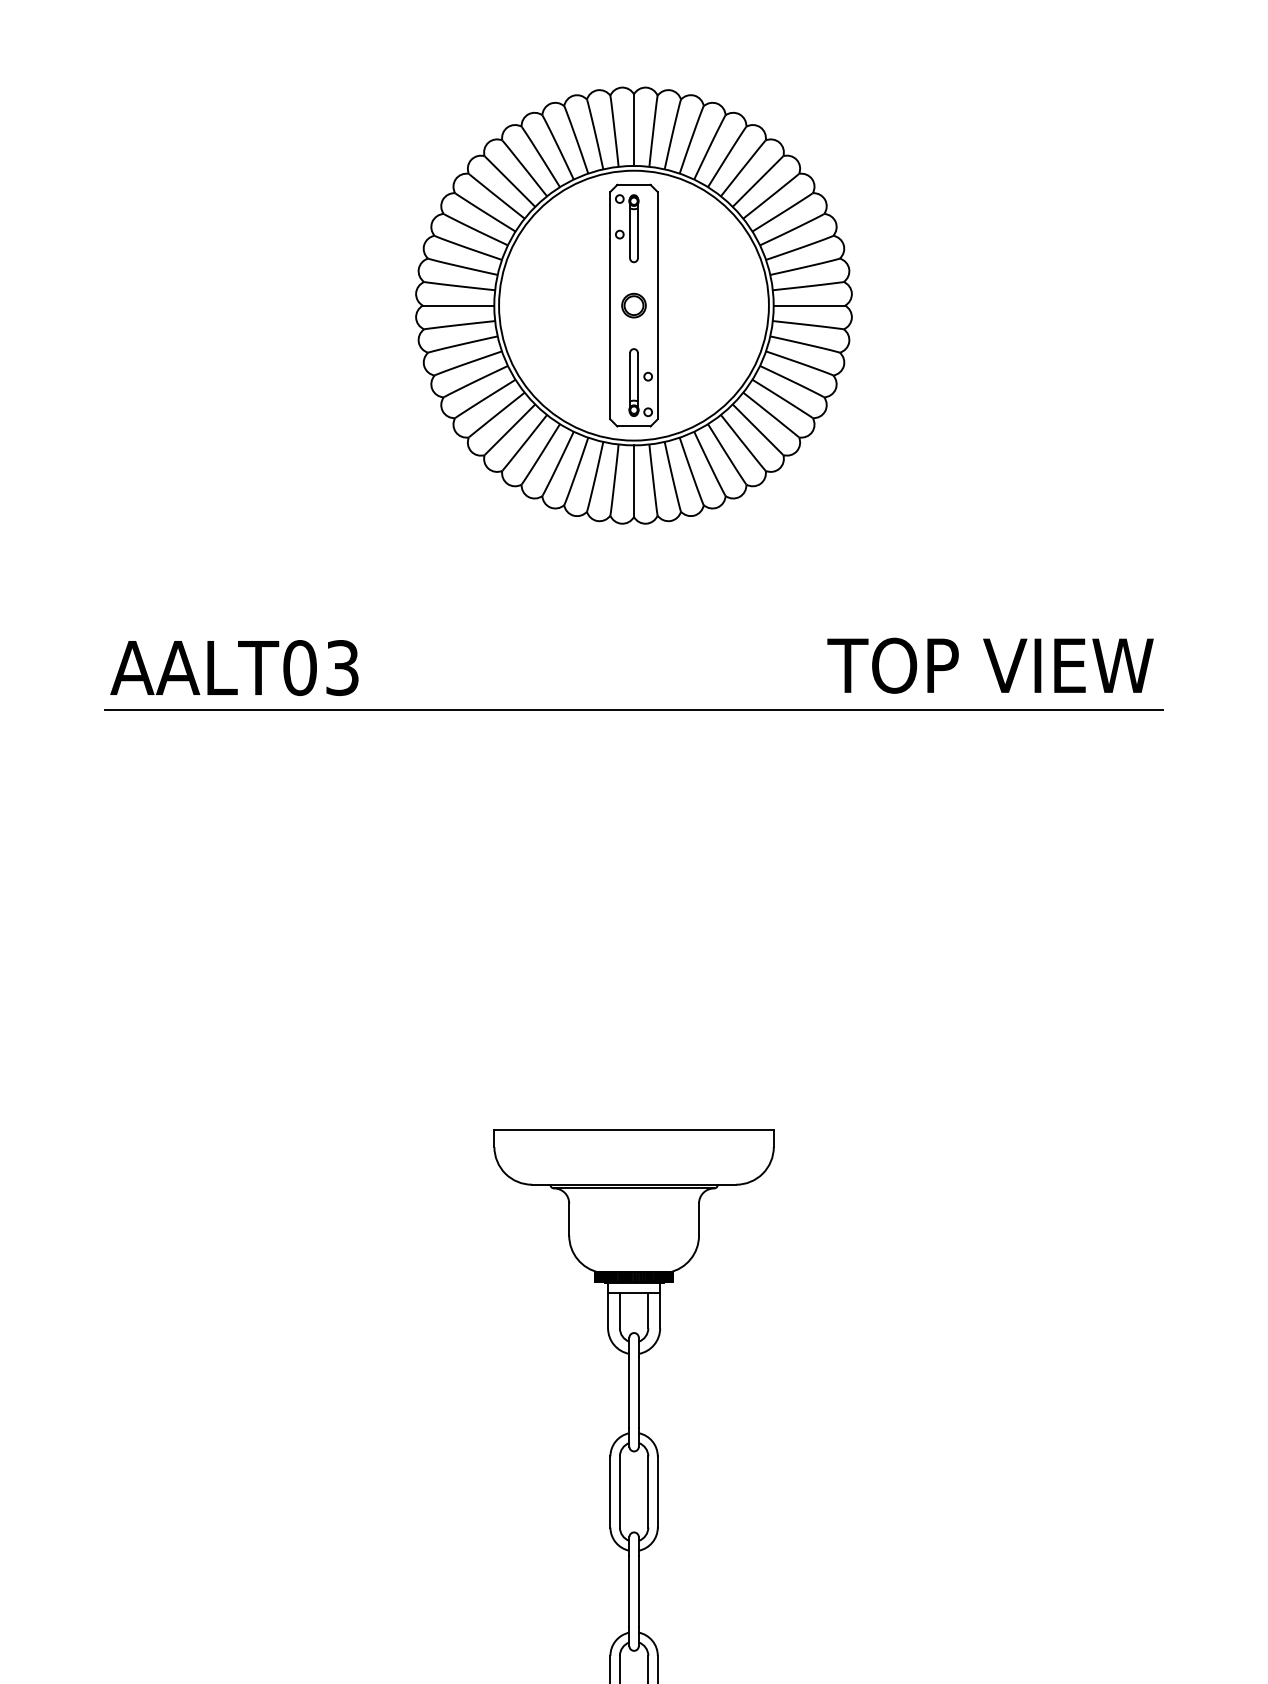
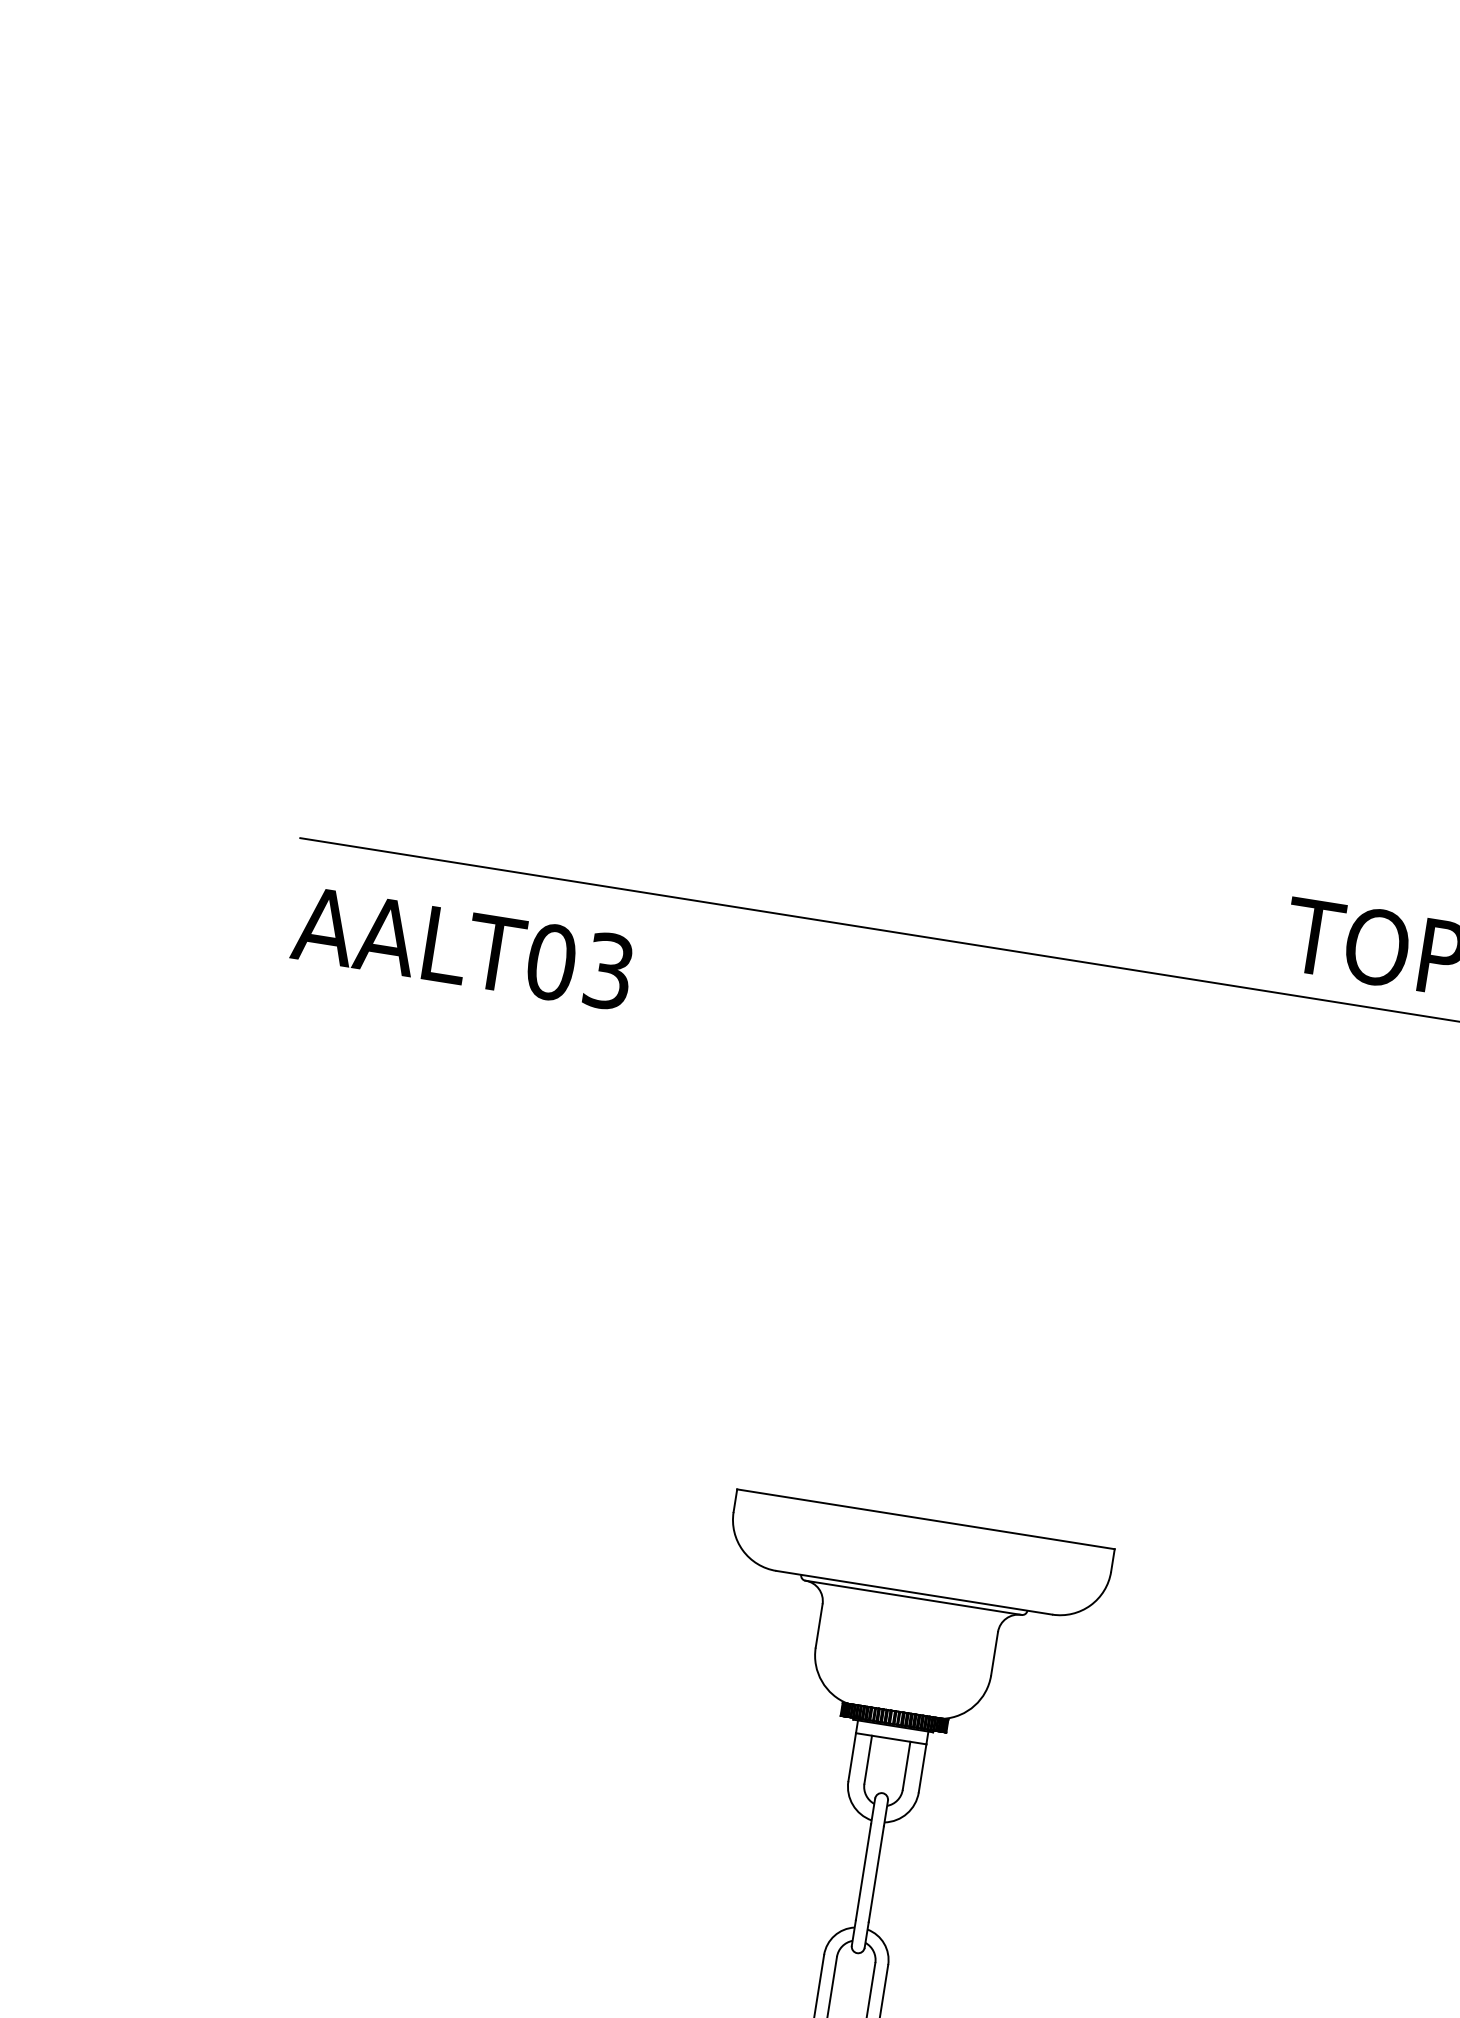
part: (633, 305) -> (1101, 404), removed
text: (234, 667) -> (462, 947), moved

